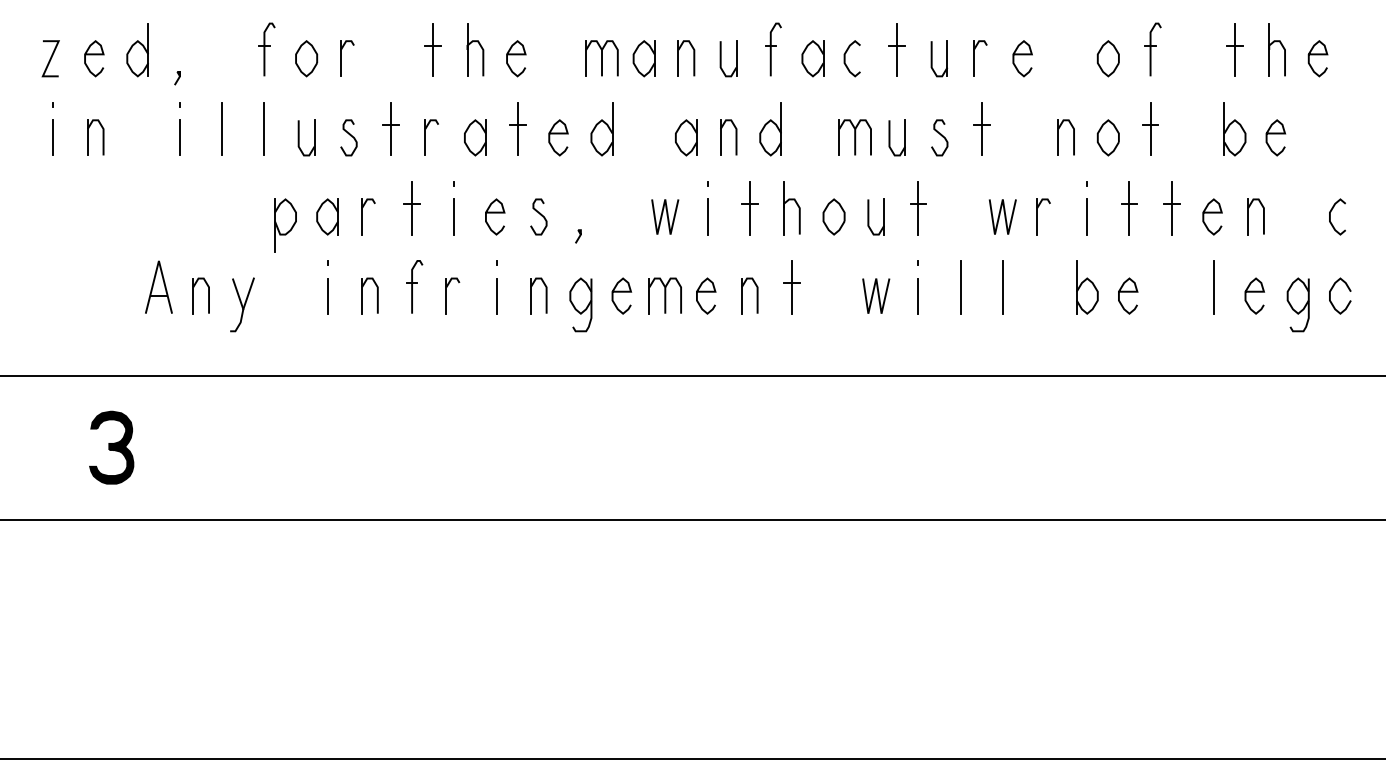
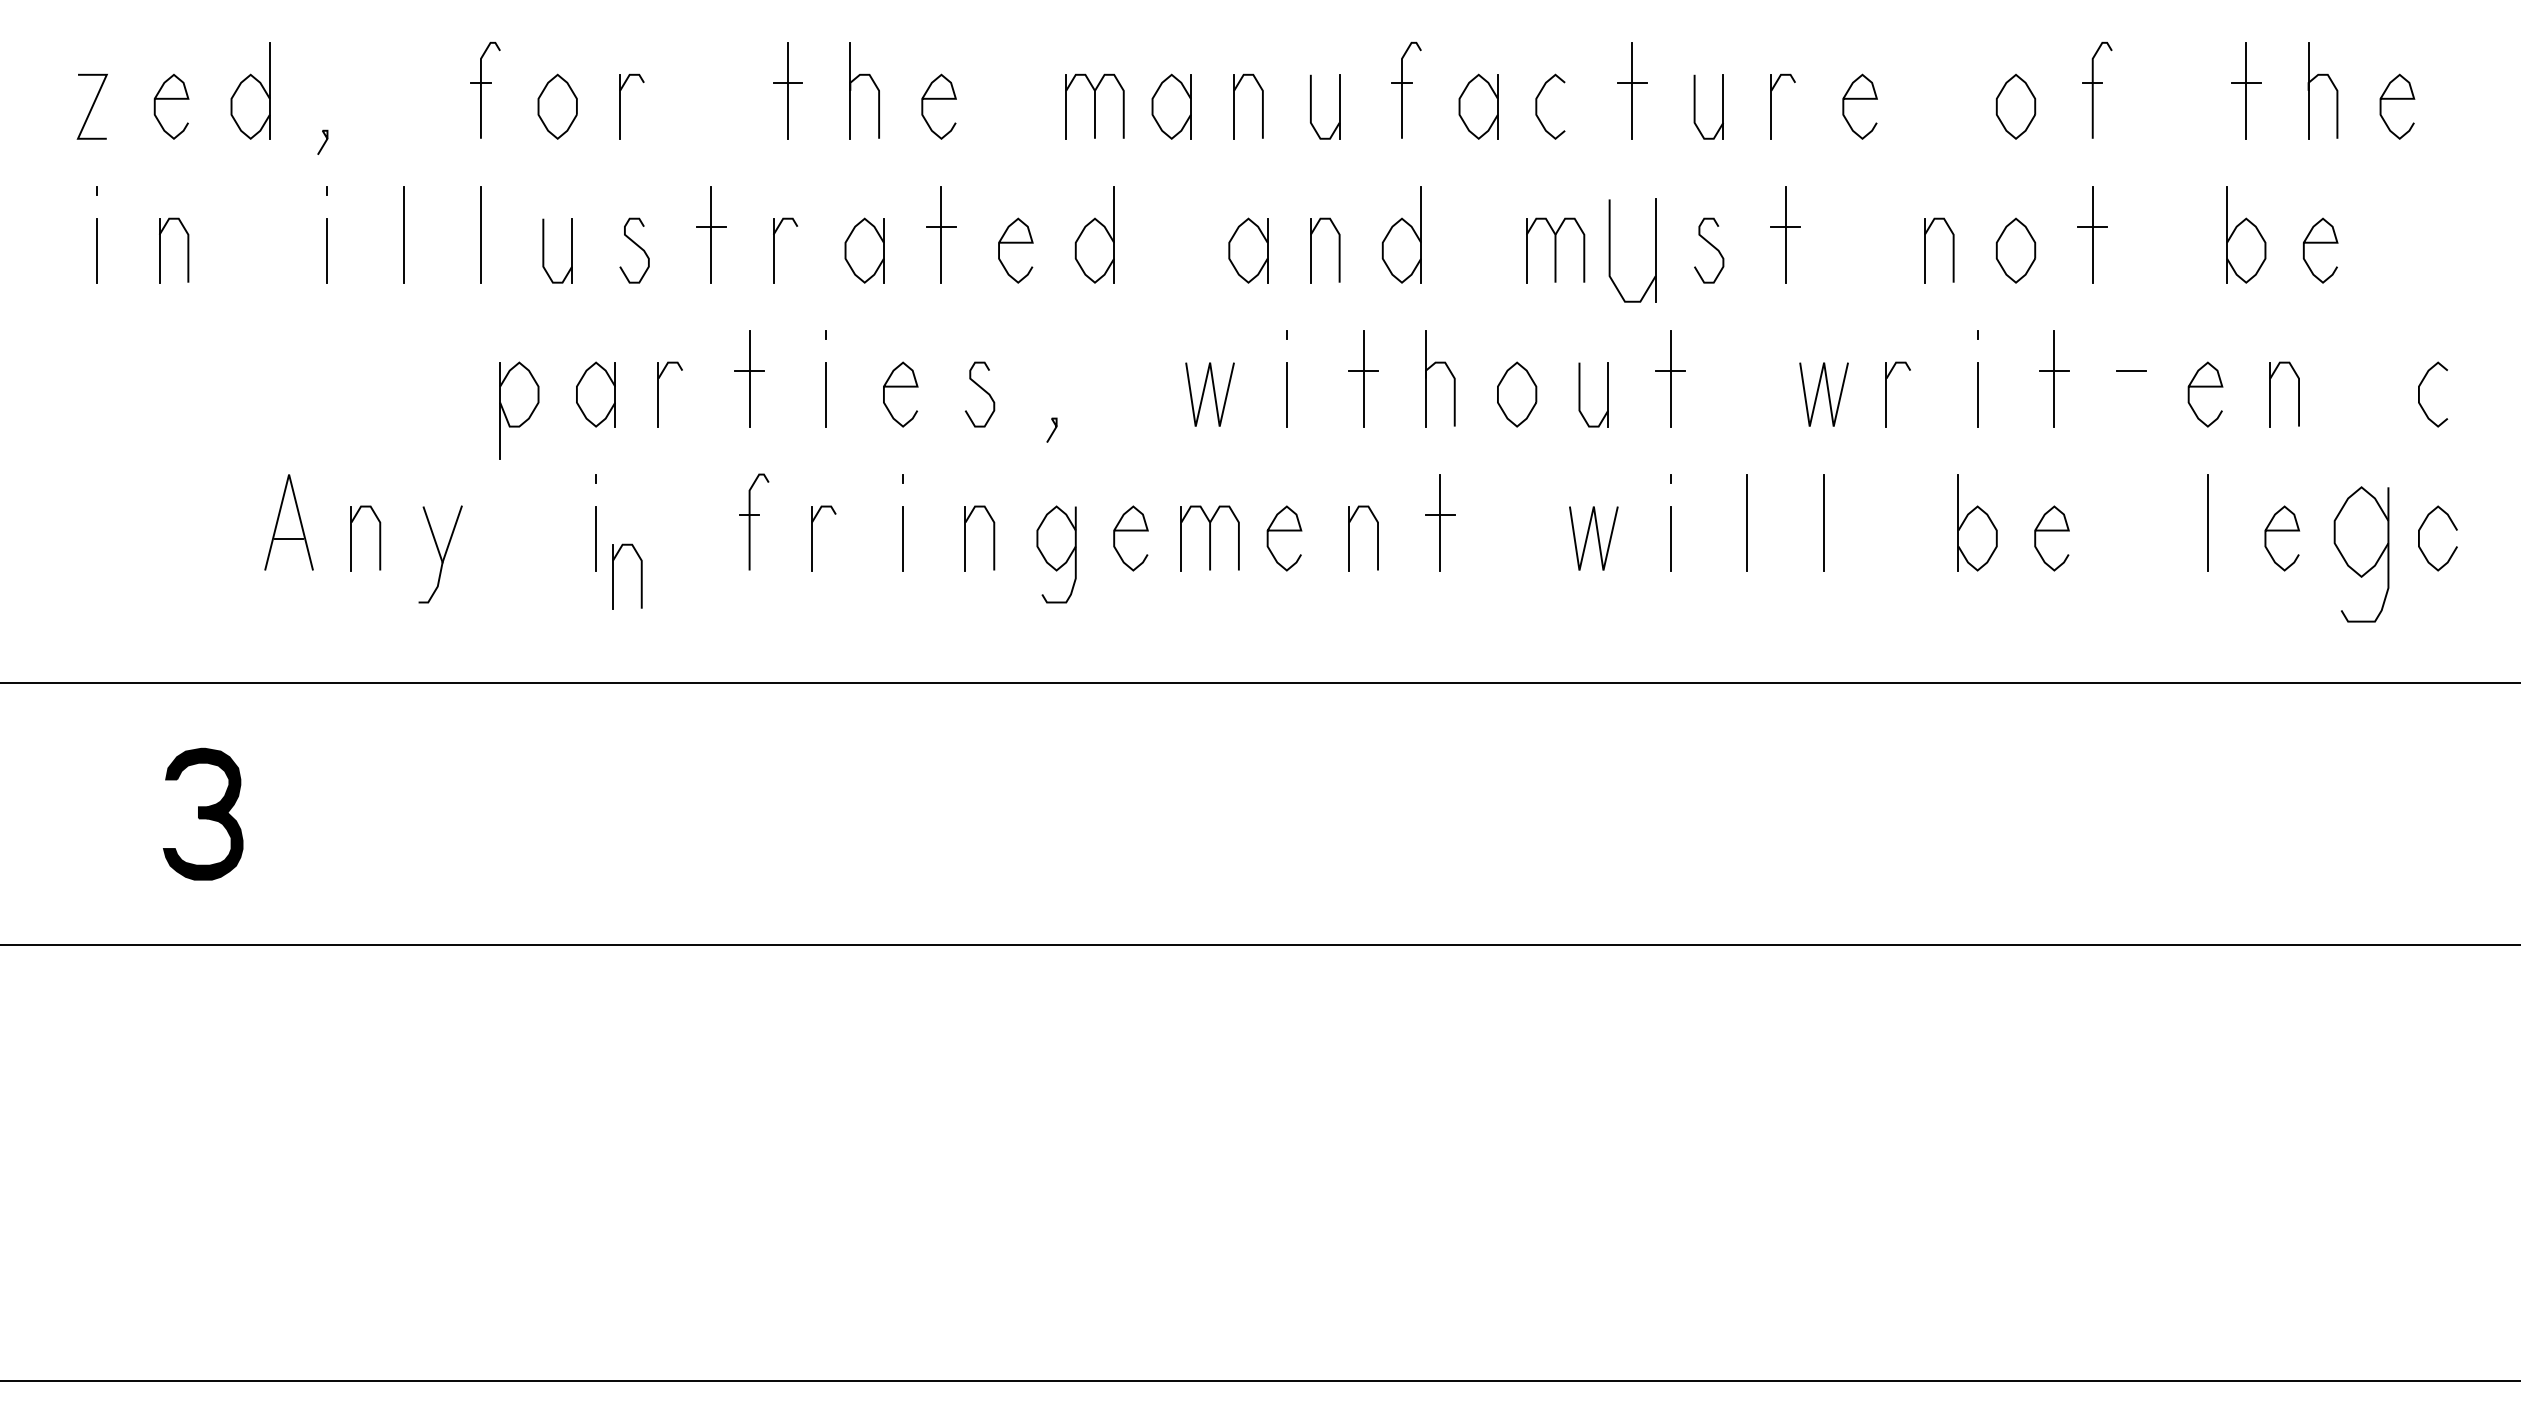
part: (896, 137) -> (1630, 249), size x1.6
line: (1171, 207) -> (2130, 377), removed
part: (362, 295) -> (613, 575), moved
part: (1297, 304) -> (2360, 553), size x1.4

